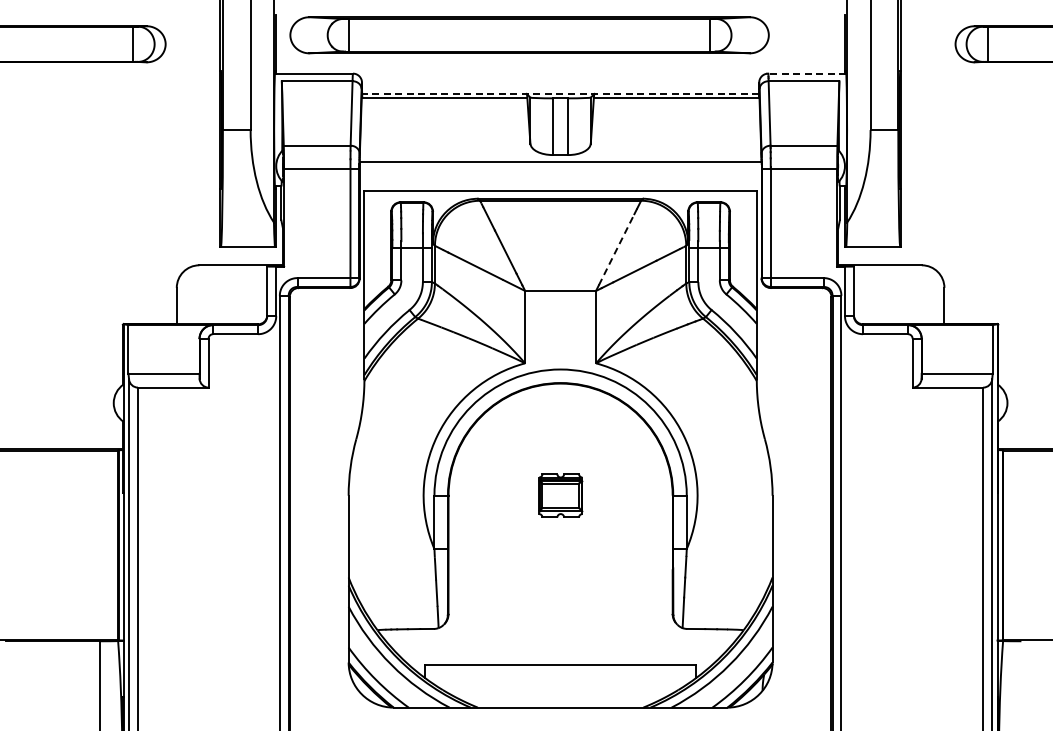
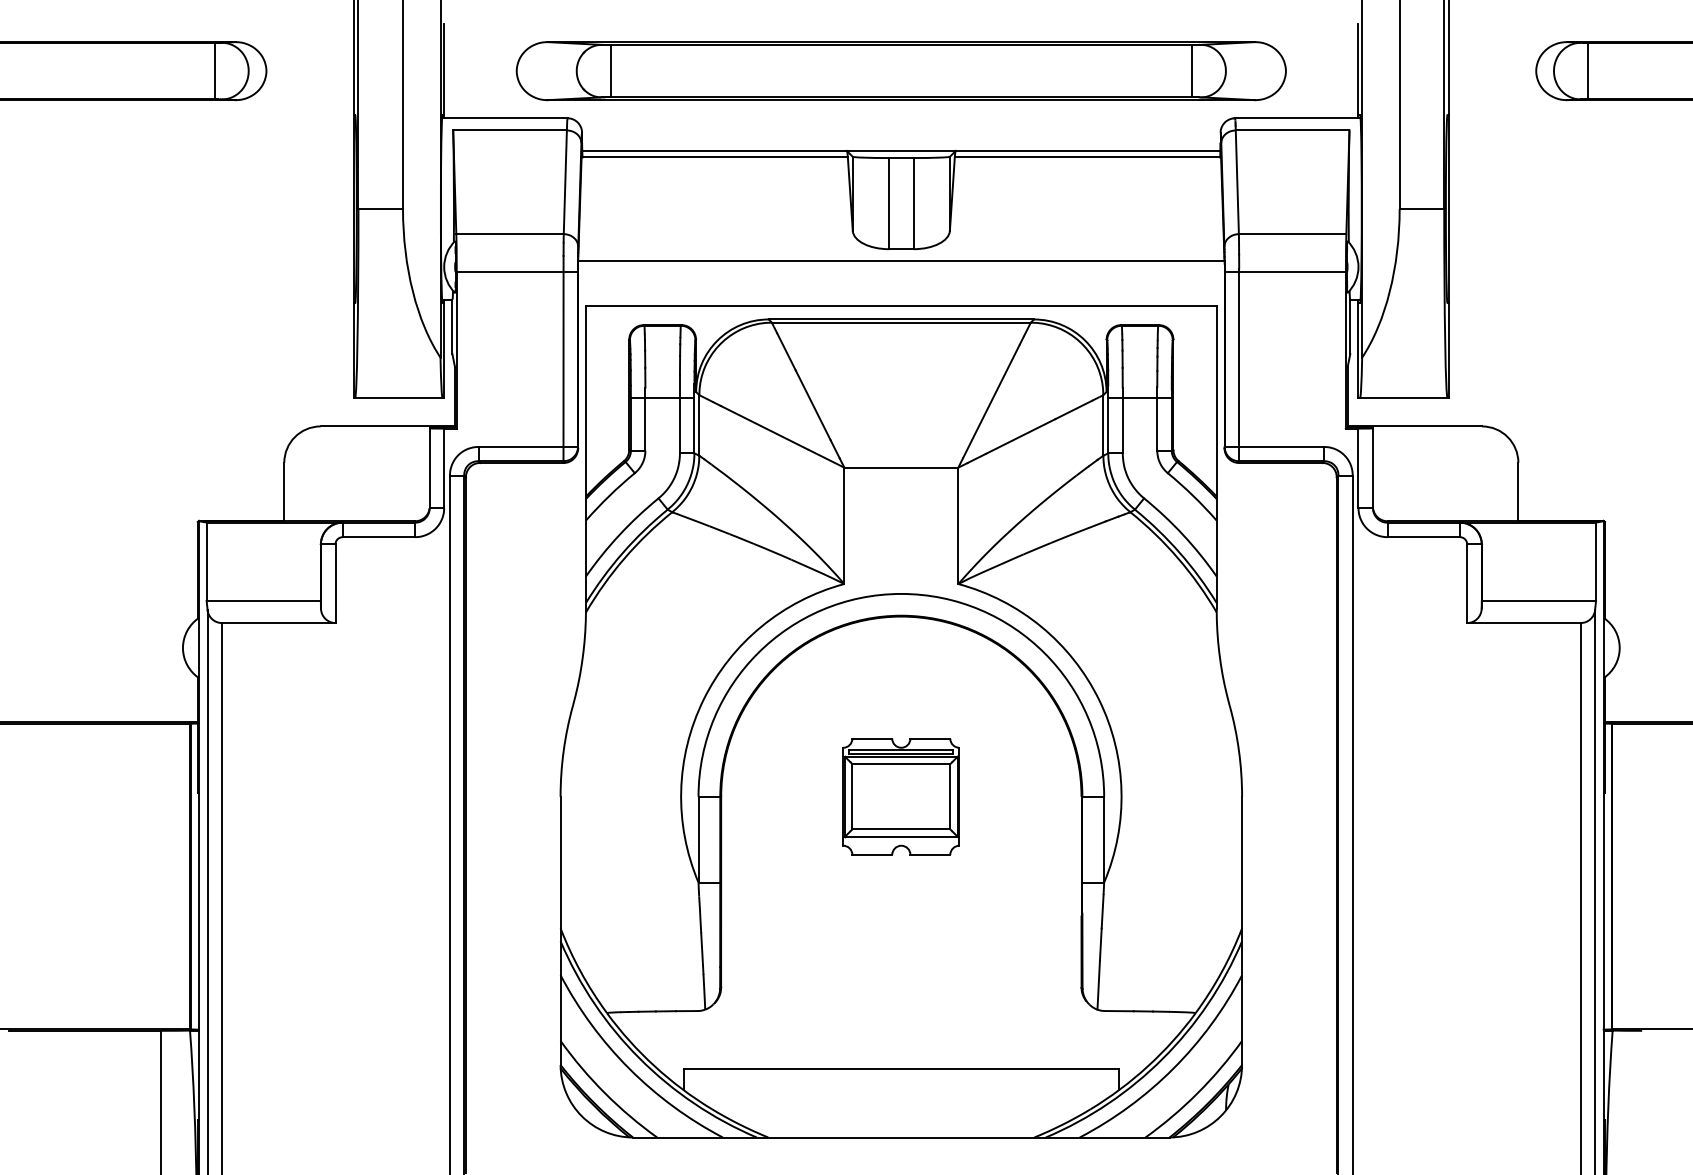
part: (529, 35) -> (901, 71), moved
line: (806, 73) -> (1296, 118), dashed -> solid
line: (560, 93) -> (901, 150), dashed -> solid
line: (616, 249) -> (991, 401), dashed -> solid
part: (560, 495) -> (901, 796), size x1.67

